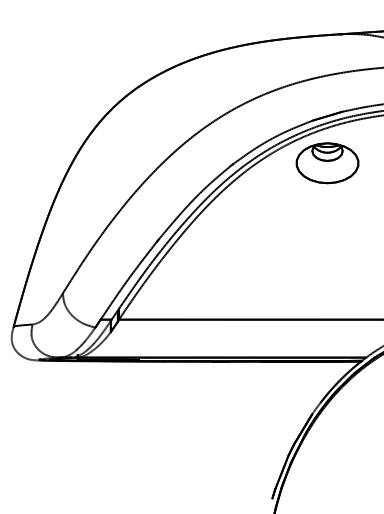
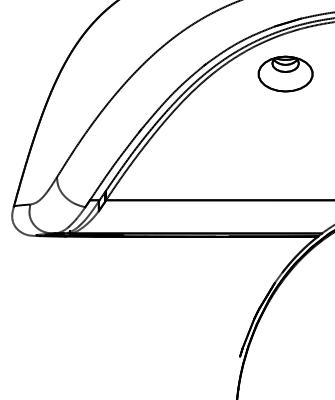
part: (327, 163) -> (285, 74), moved

